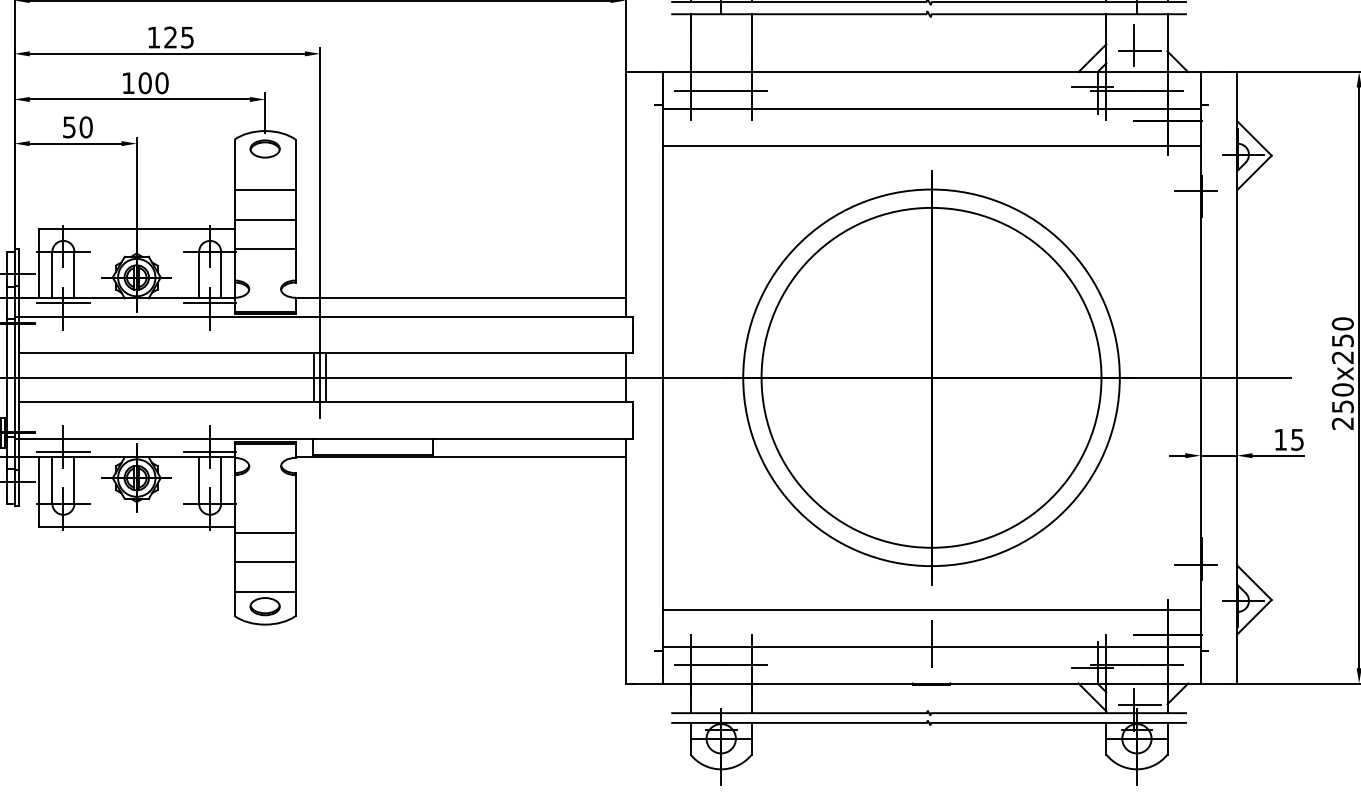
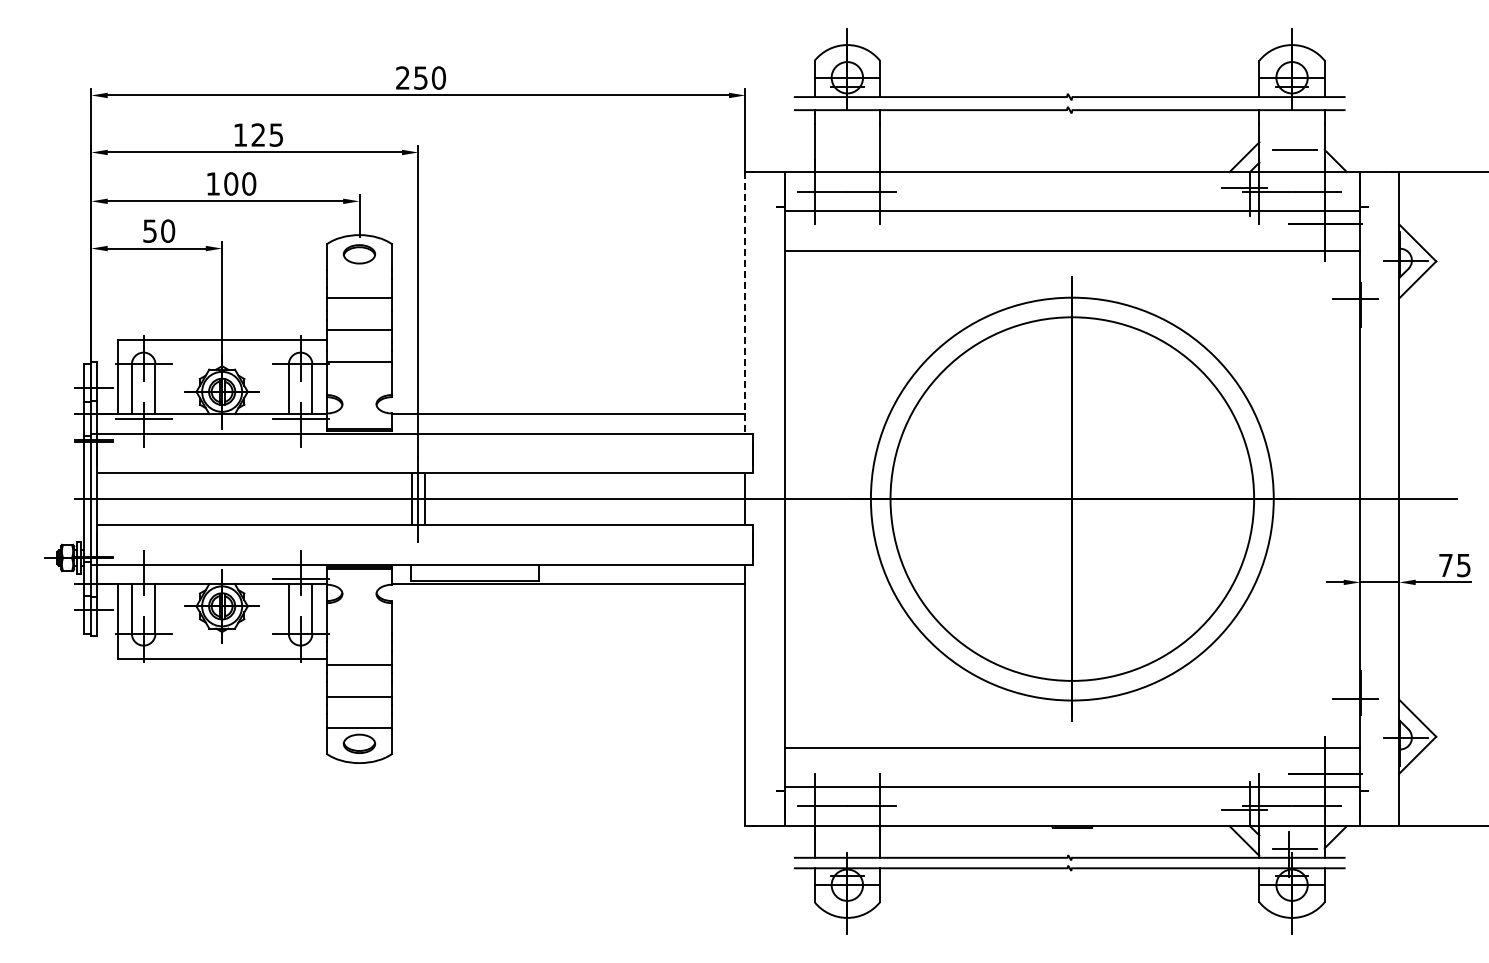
line: (1134, 45) -> (1289, 143), removed
line: (626, 194) -> (745, 302), solid -> dashed
text: (1280, 439) -> (1445, 565), 15 -> 75
line: (63, 452) -> (143, 578), removed
line: (931, 643) -> (1072, 783), removed

